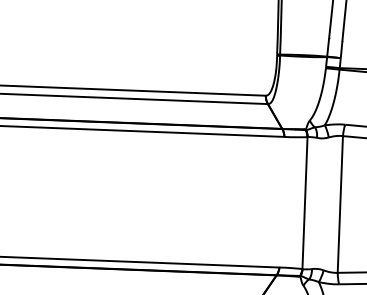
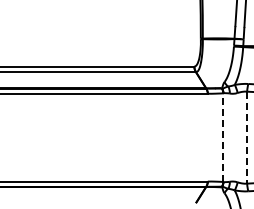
line: (305, 202) -> (223, 137), solid -> dashed
line: (340, 204) -> (247, 137), solid -> dashed

